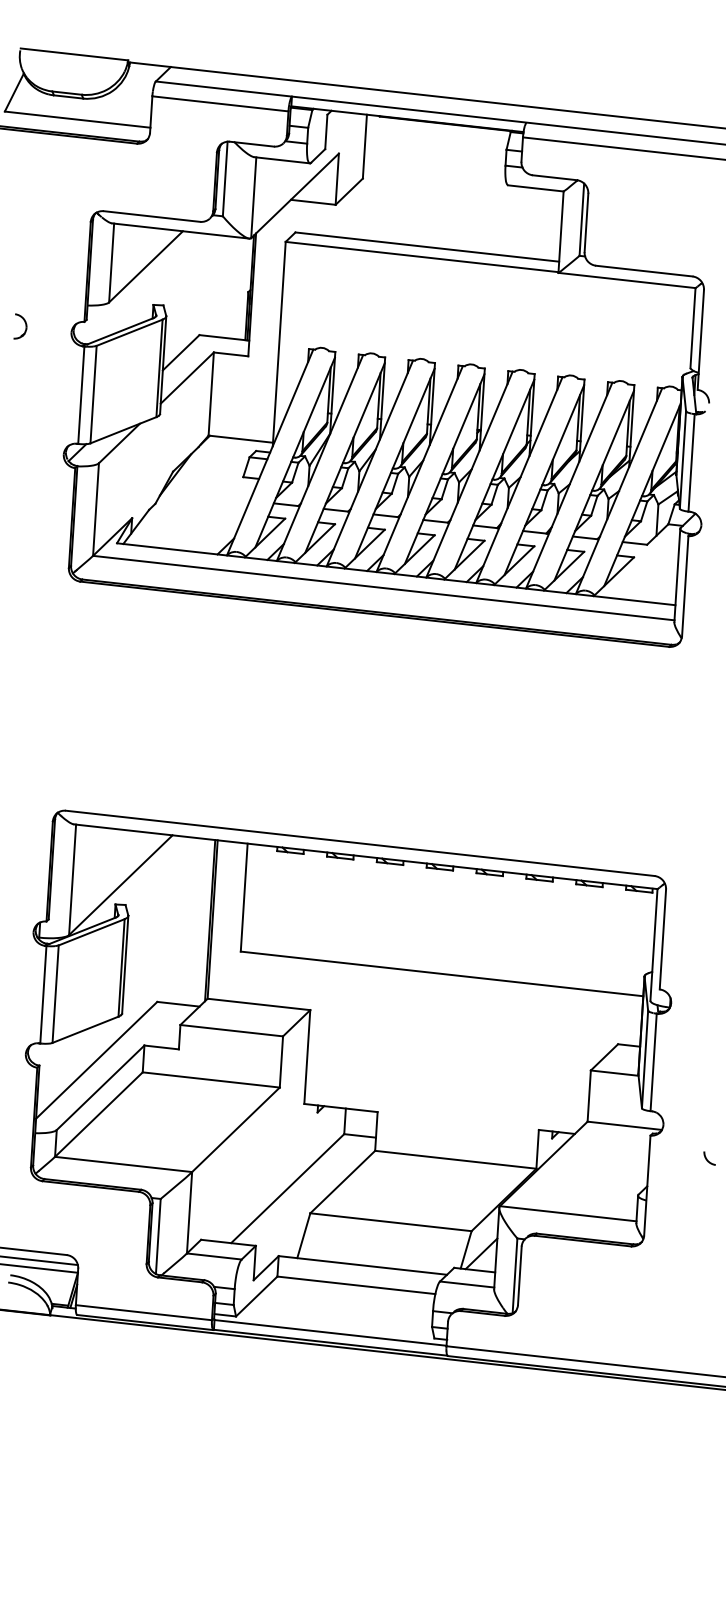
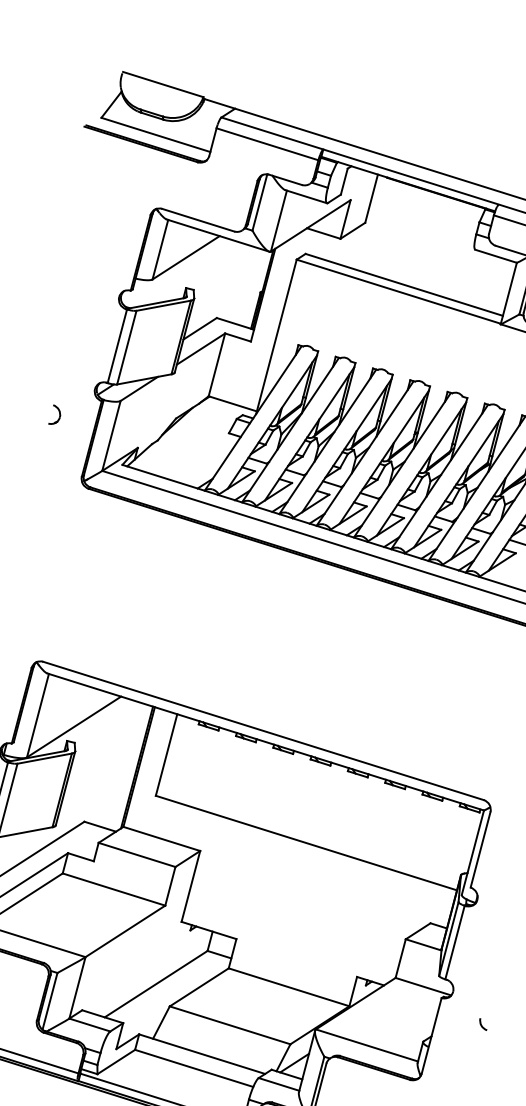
part: (20, 326) -> (55, 415), moved

